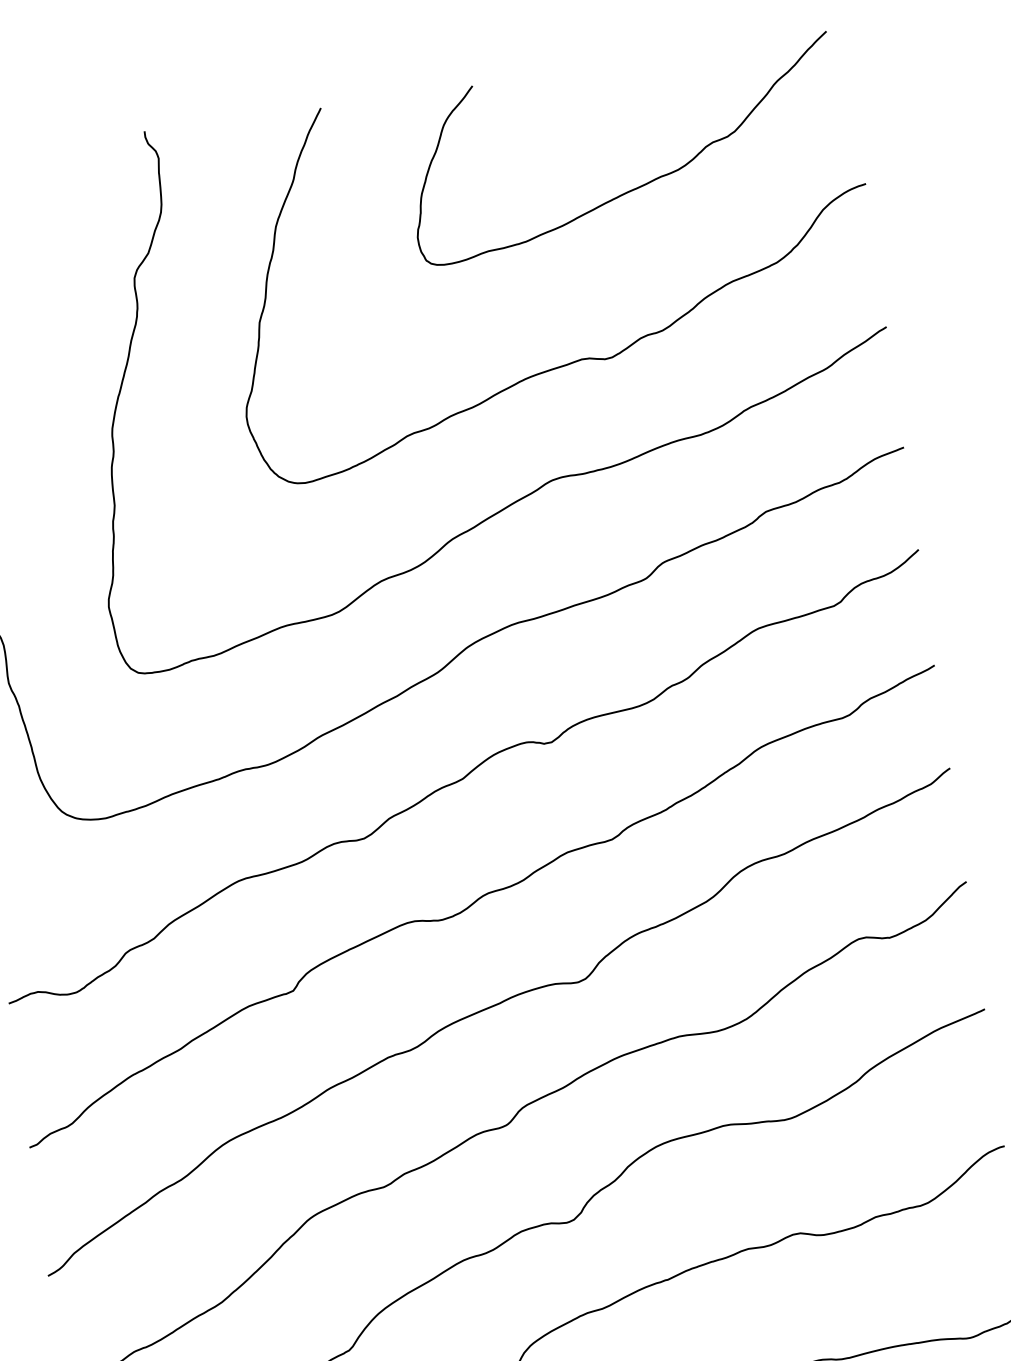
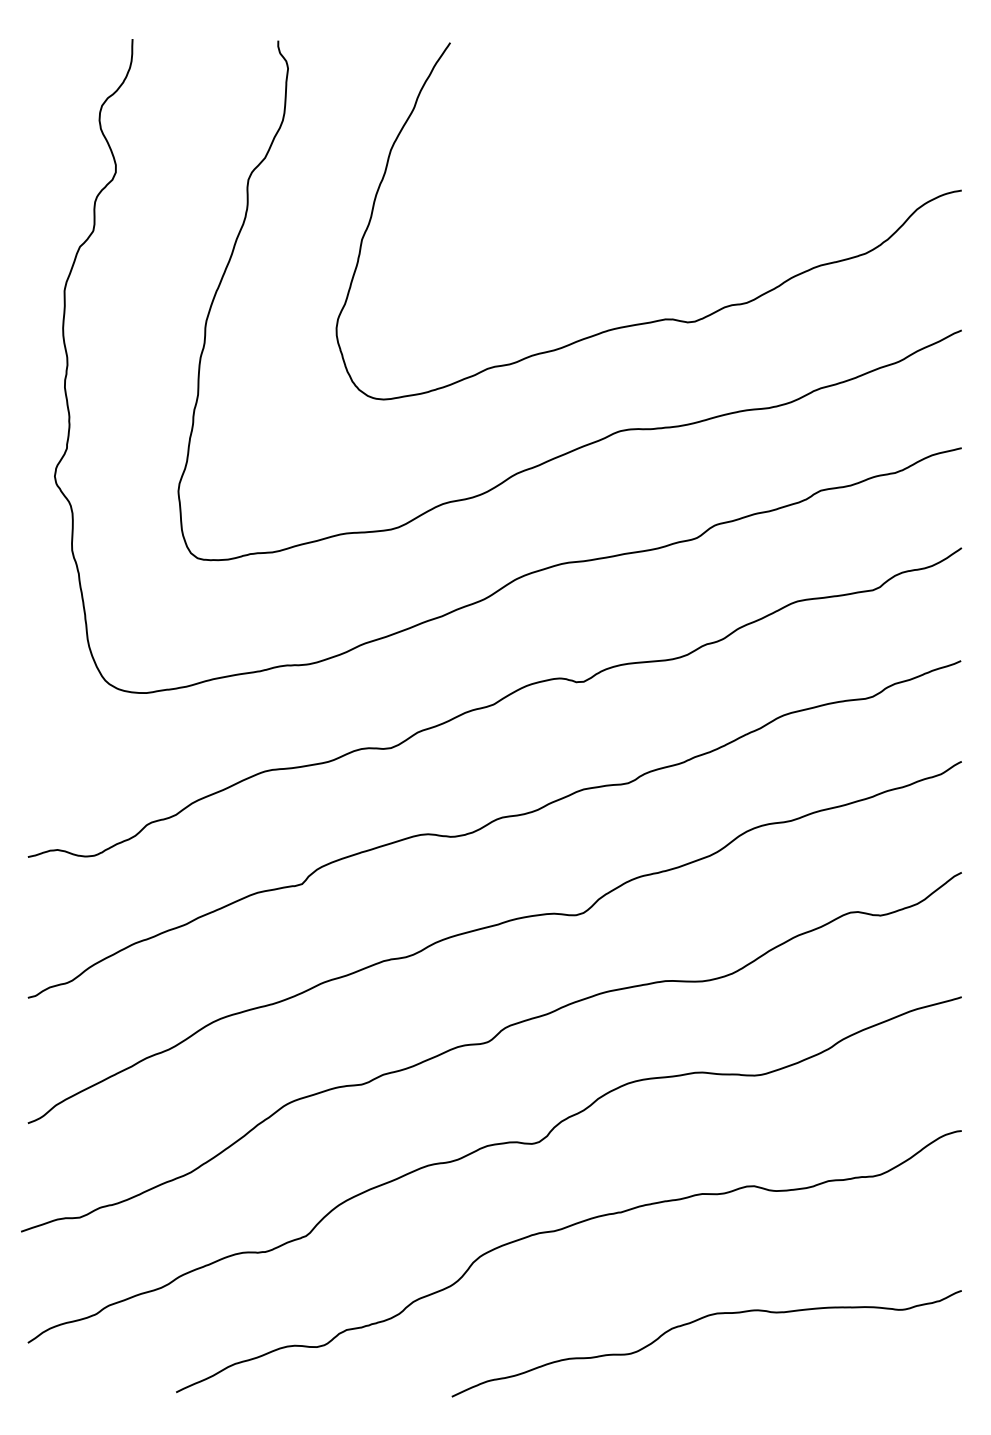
curve: (641, 184) -> (746, 160), removed

